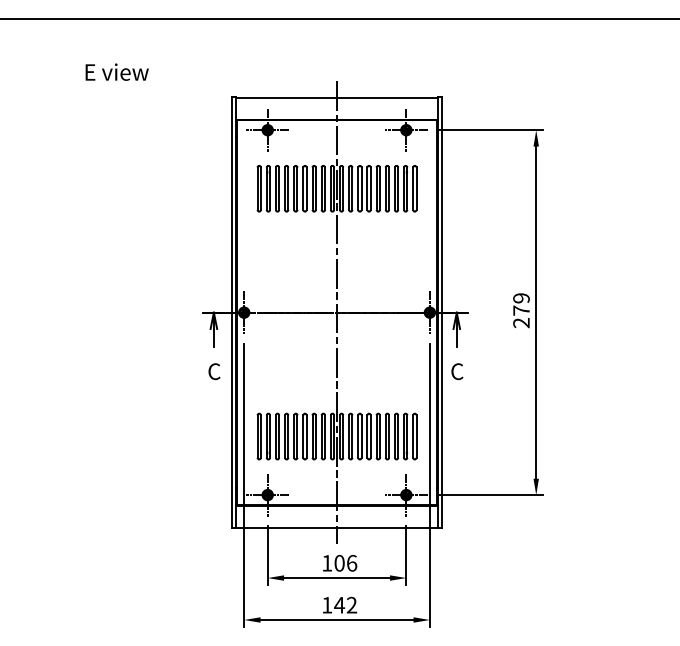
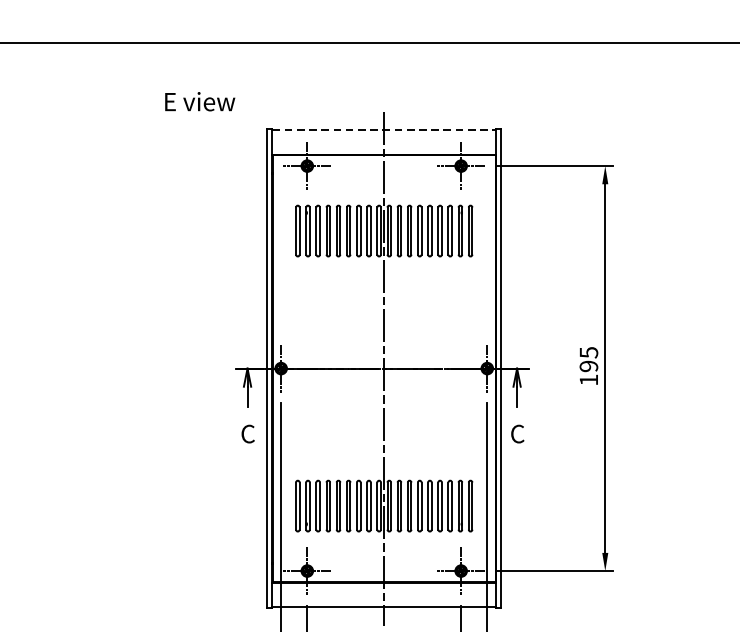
text: (116, 71) -> (199, 100), moved
line: (337, 97) -> (384, 129), solid -> dashed
text: (521, 310) -> (588, 366), 279 -> 195

